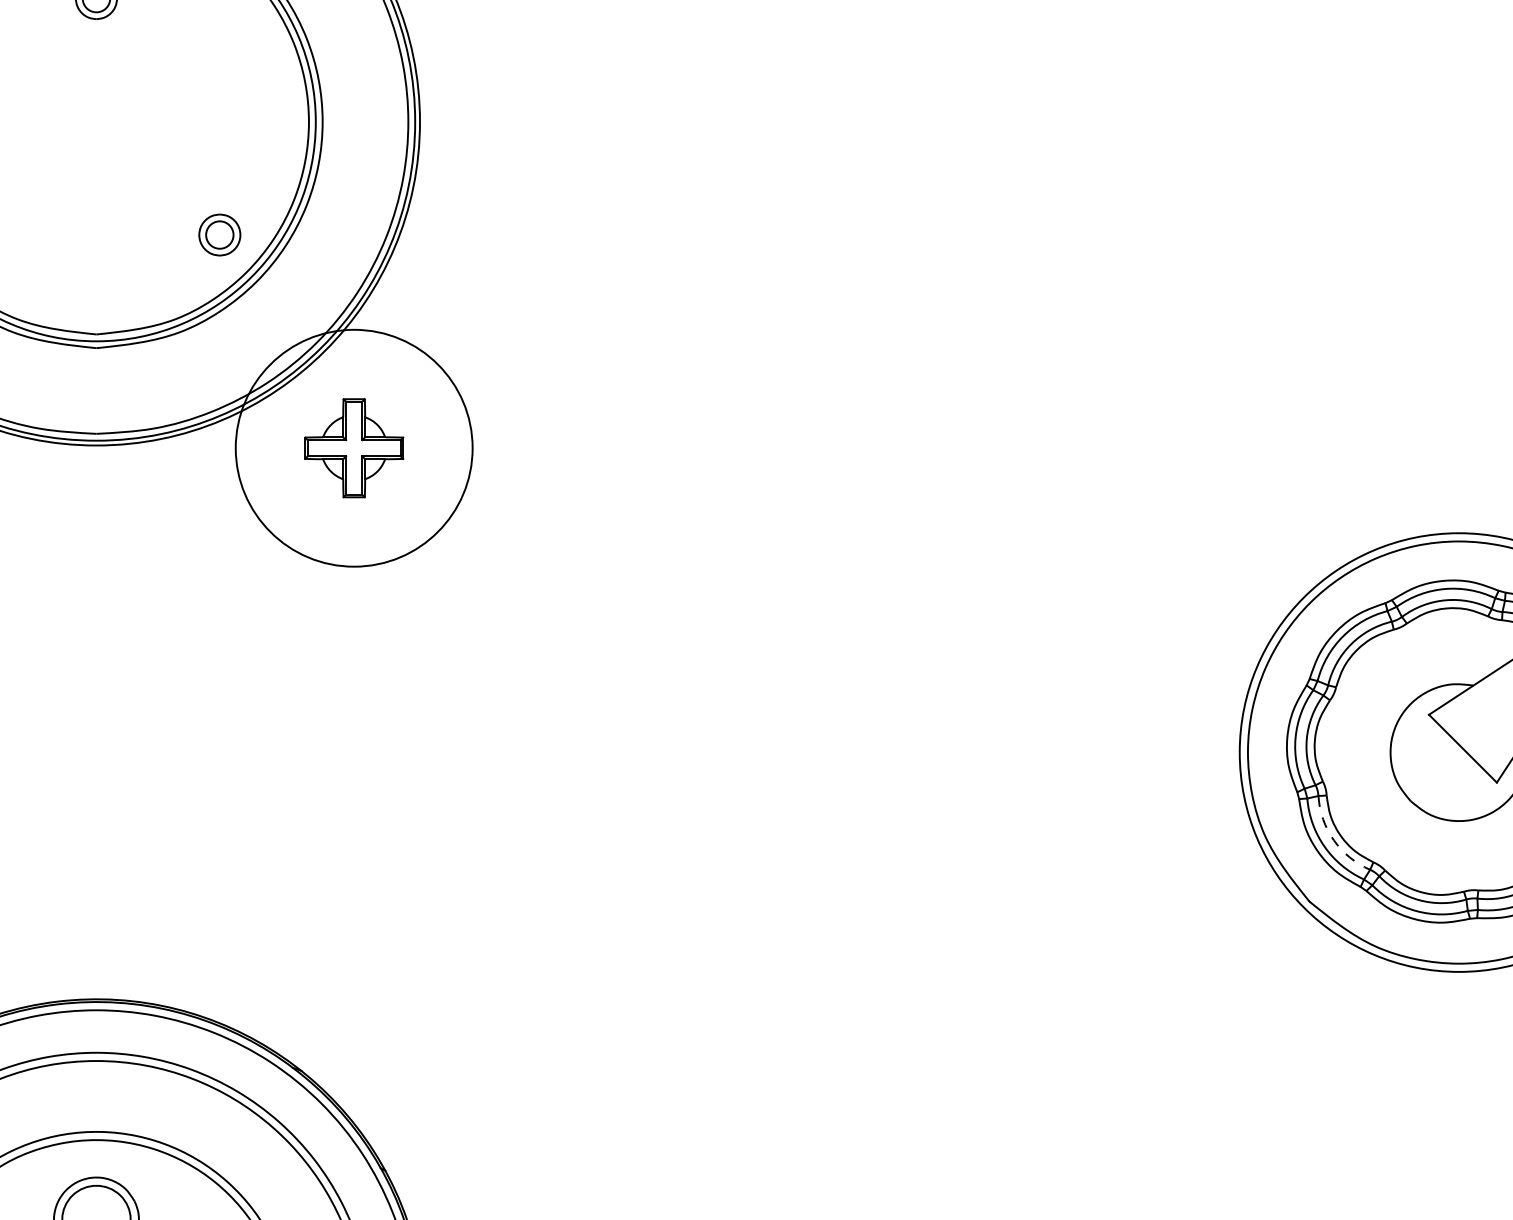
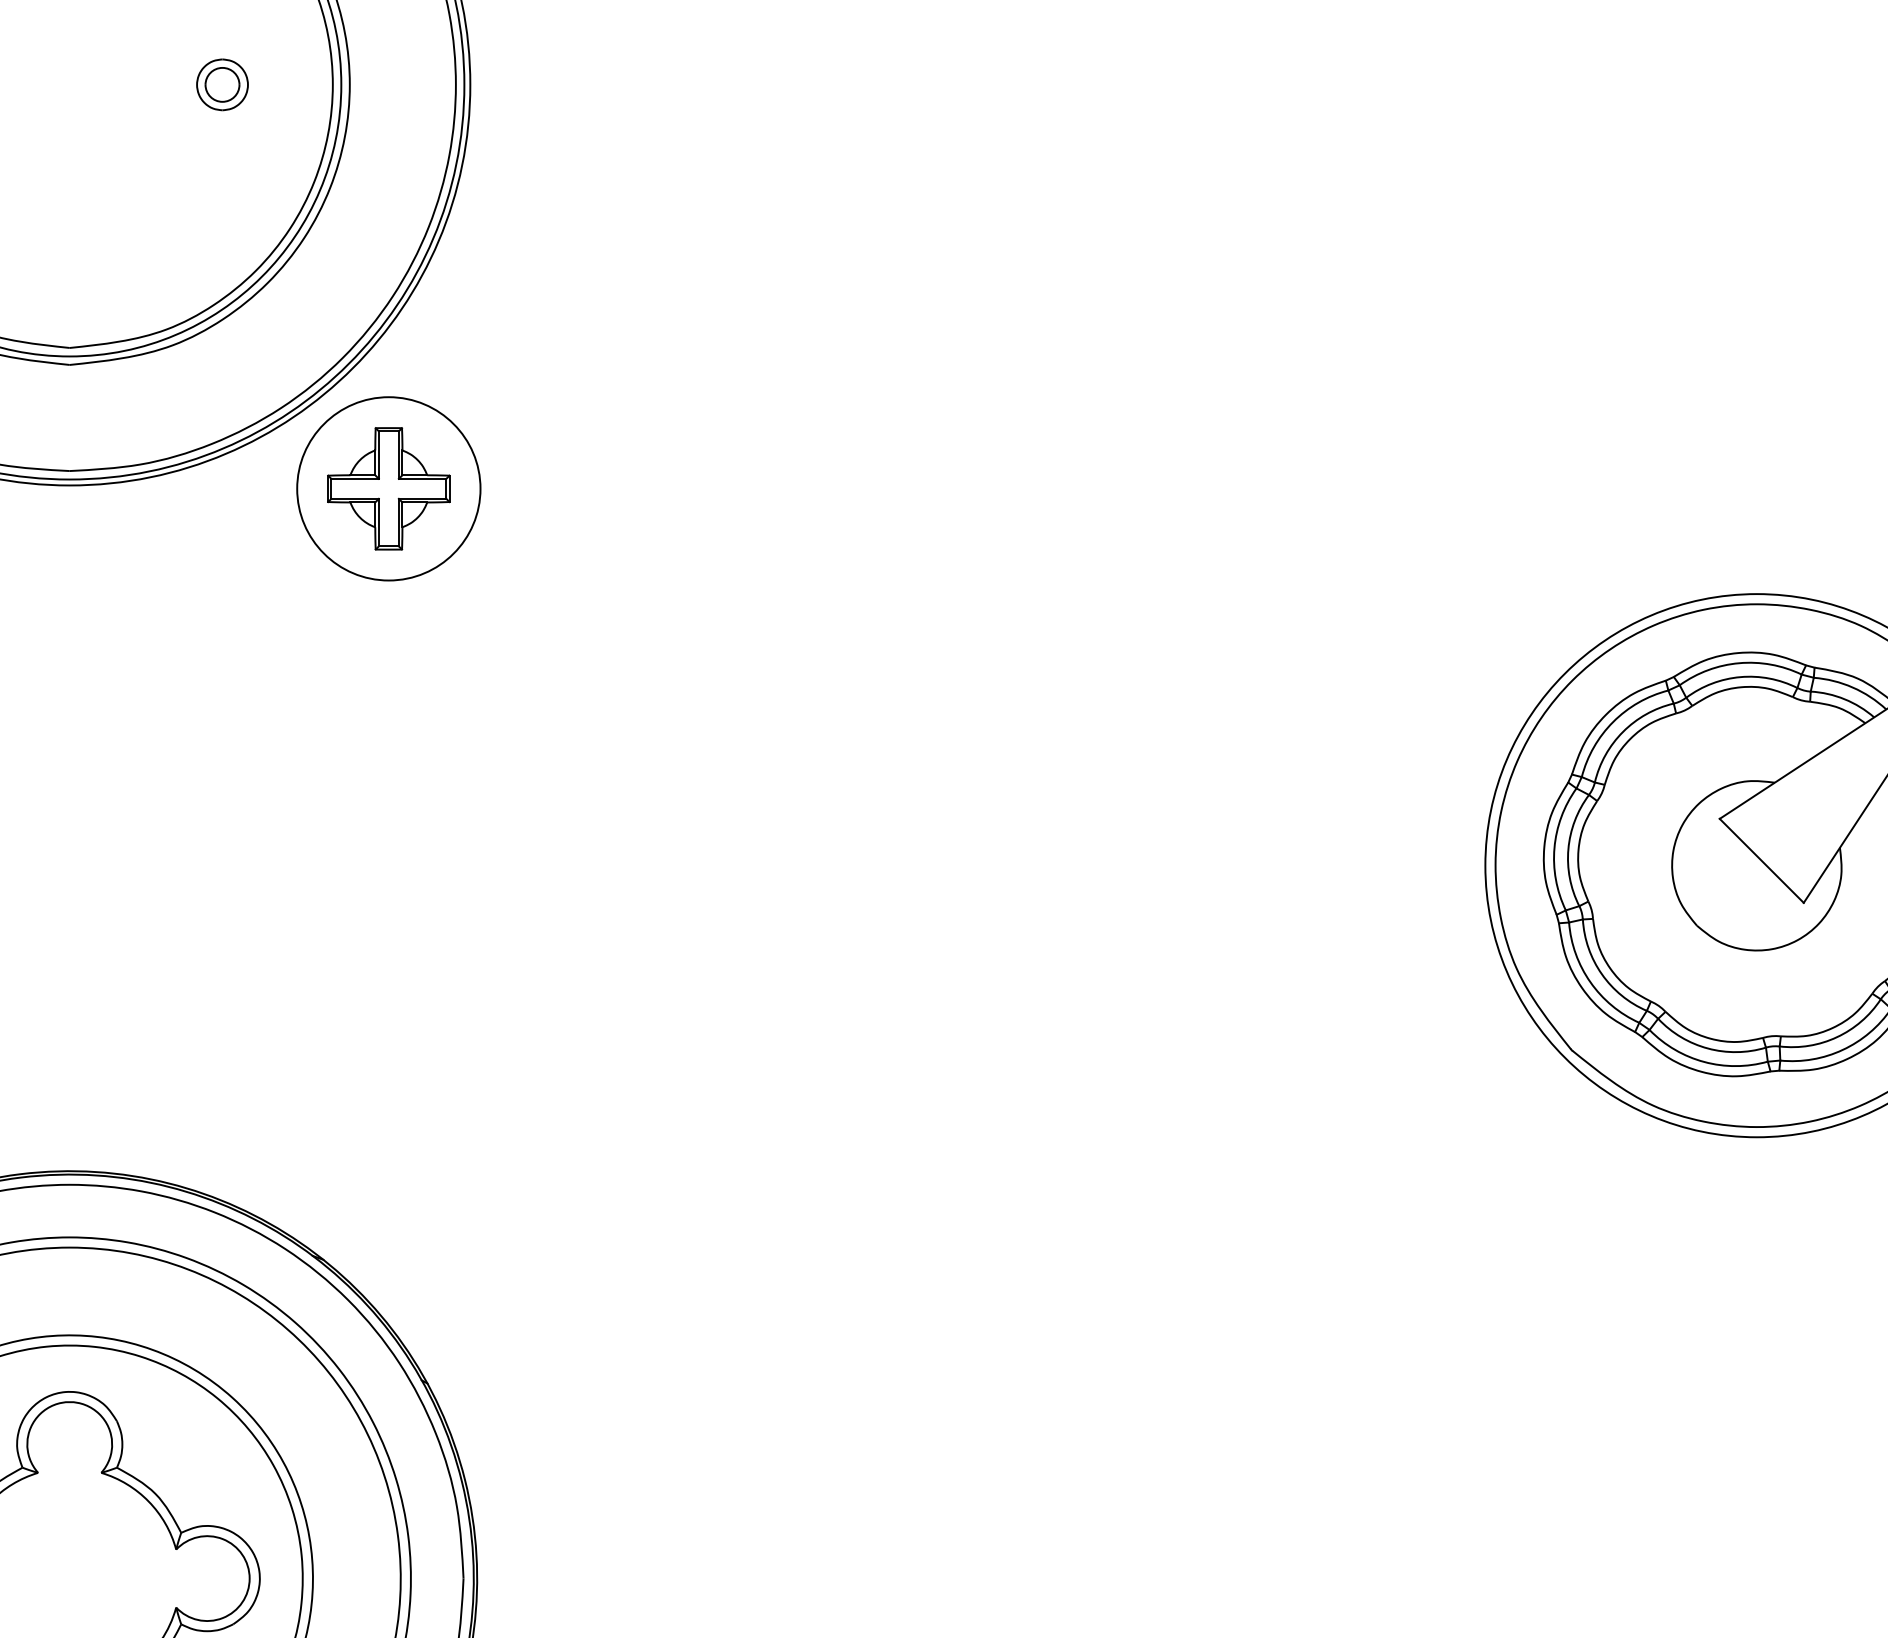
part: (219, 234) -> (222, 84), moved
circle: (353, 447) -> (388, 488), size x0.62
arc: (1333, 840) -> (1601, 974), dashed -> solid

